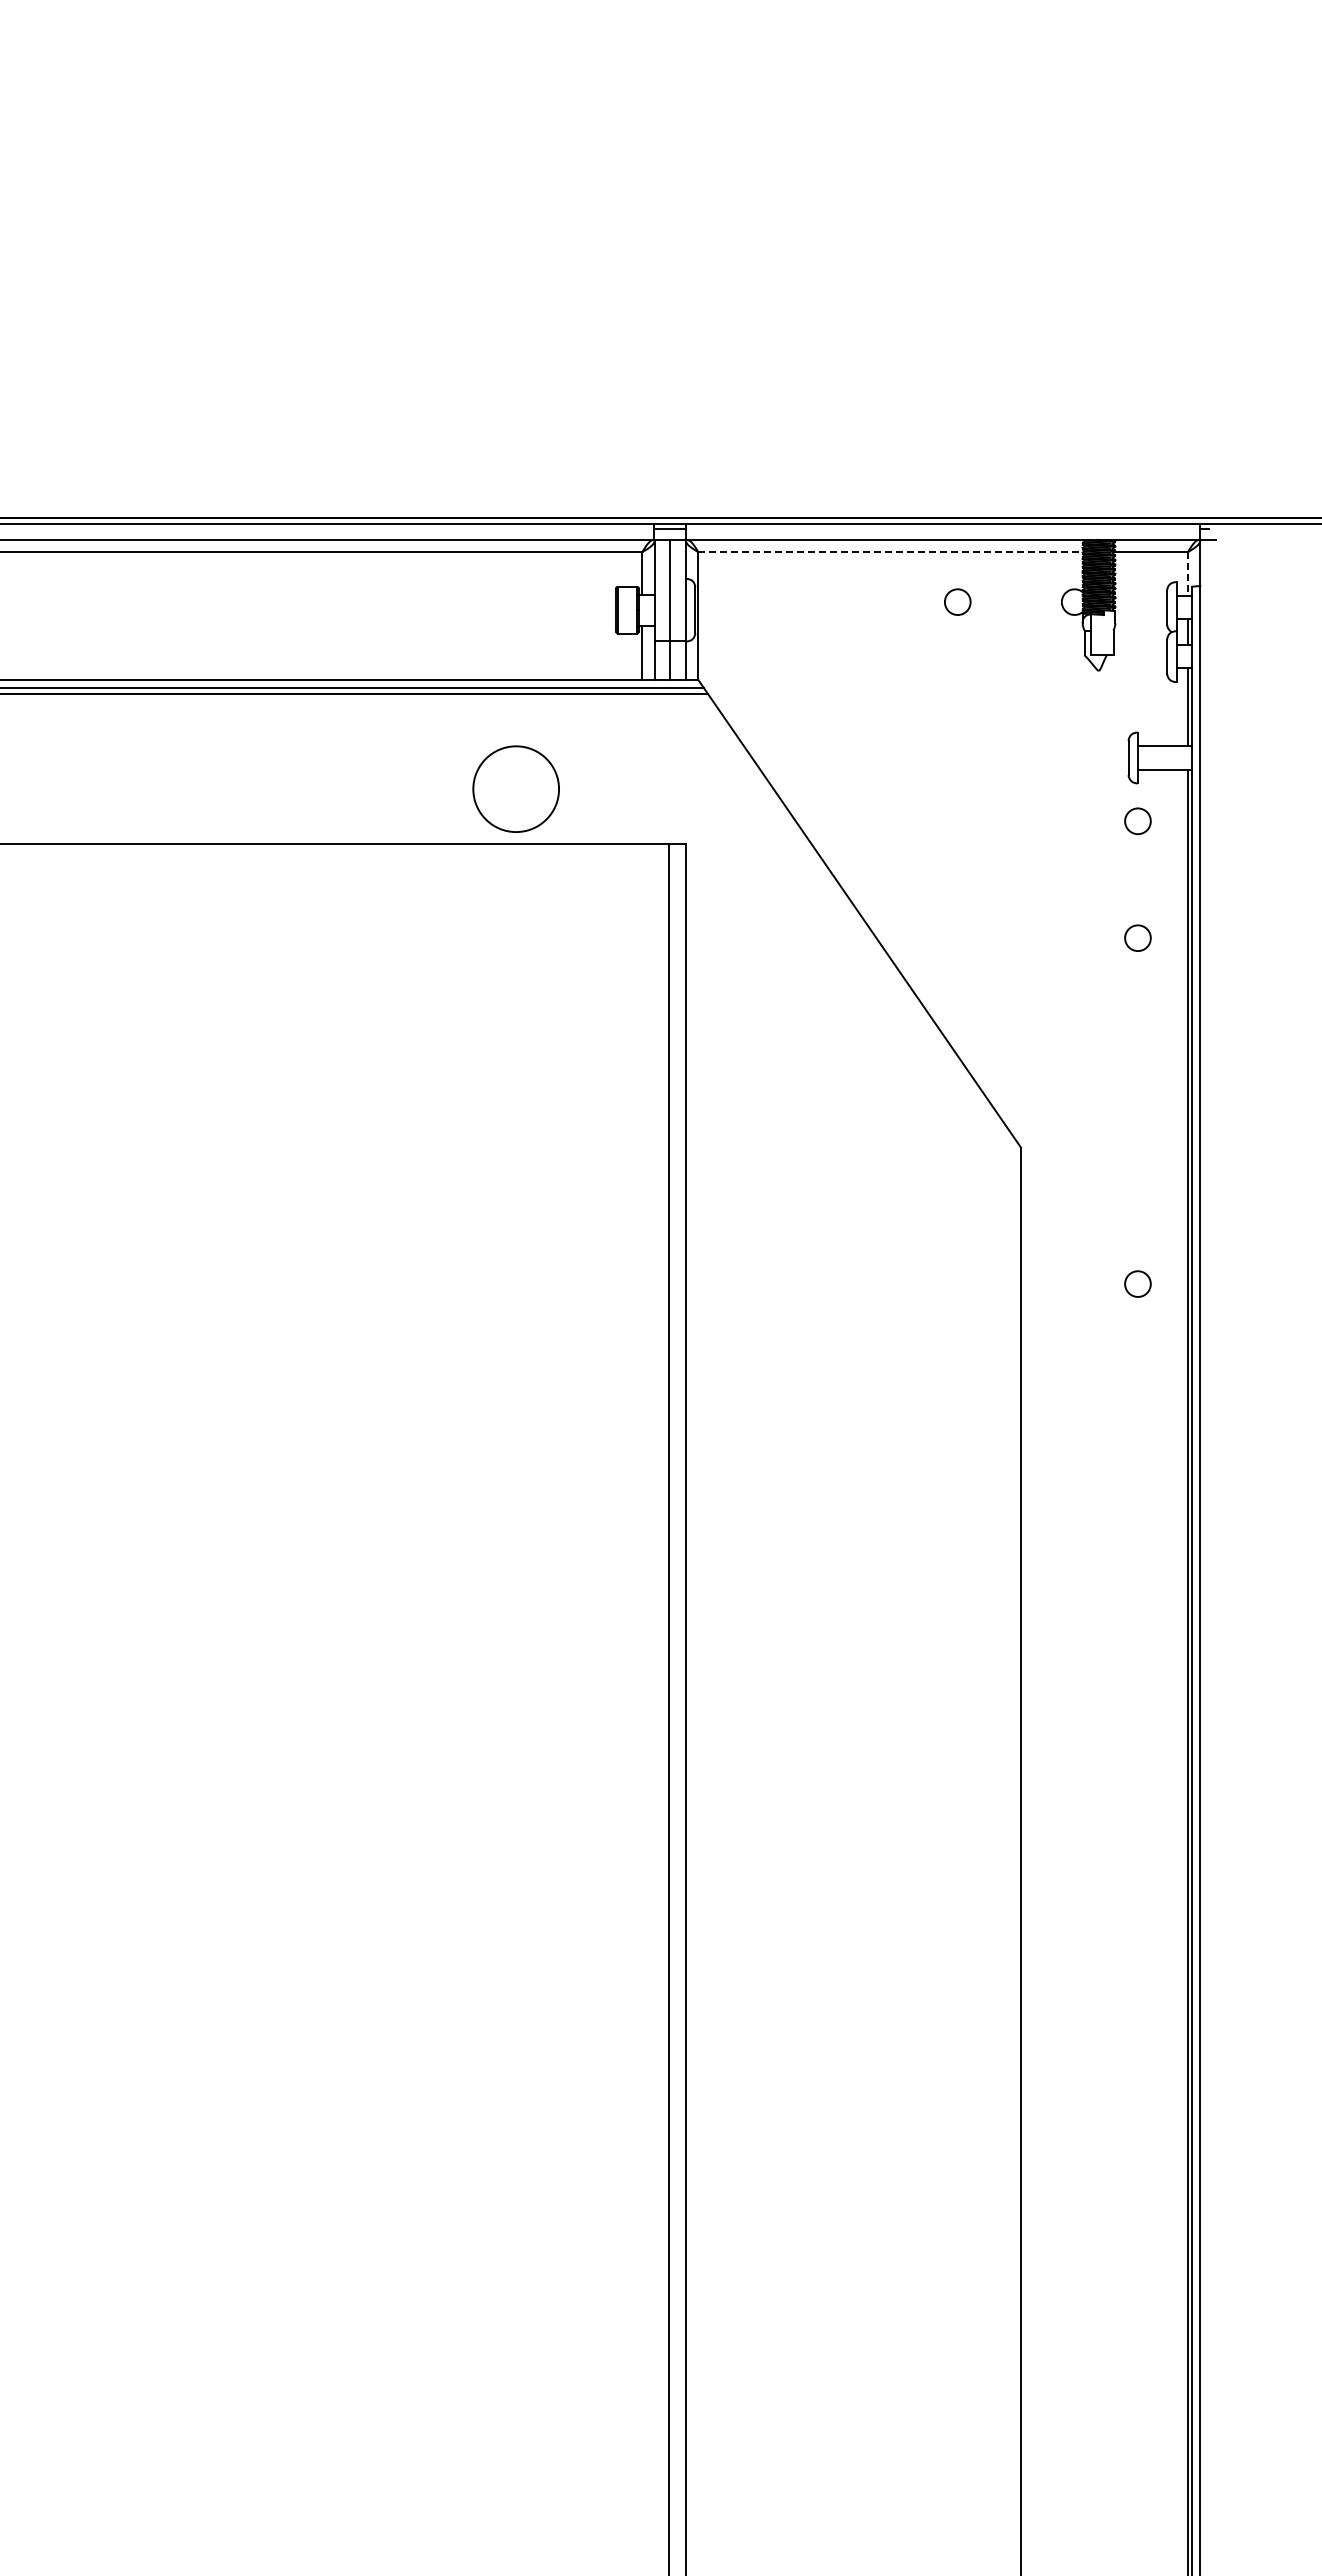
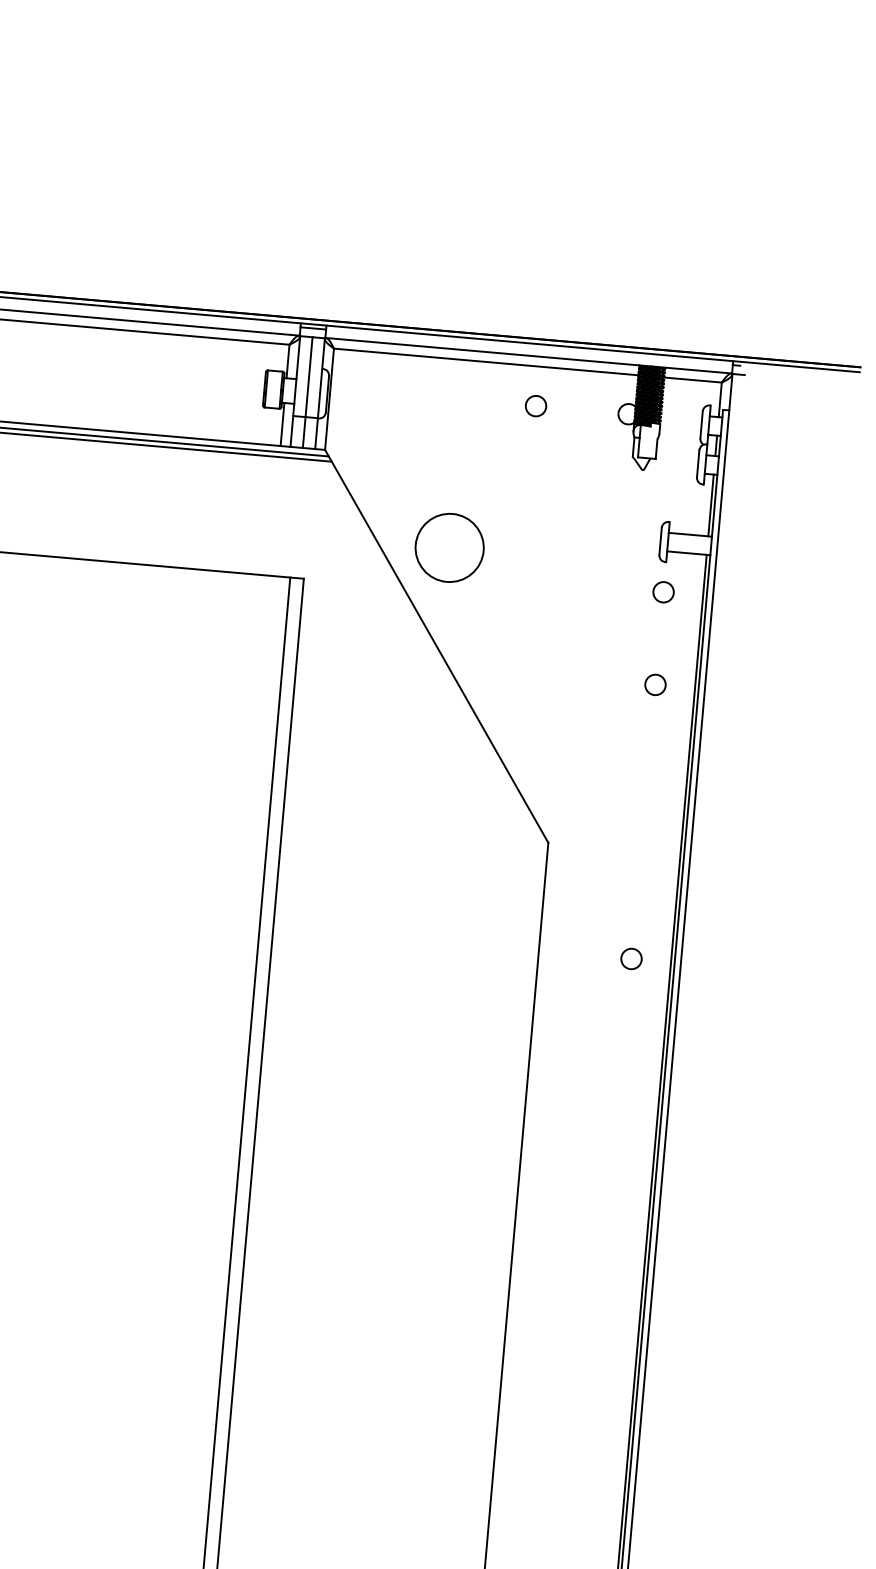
line: (891, 552) -> (486, 362), dashed -> solid
line: (1187, 574) -> (719, 400), dashed -> solid
circle: (515, 788) -> (449, 547), moved

